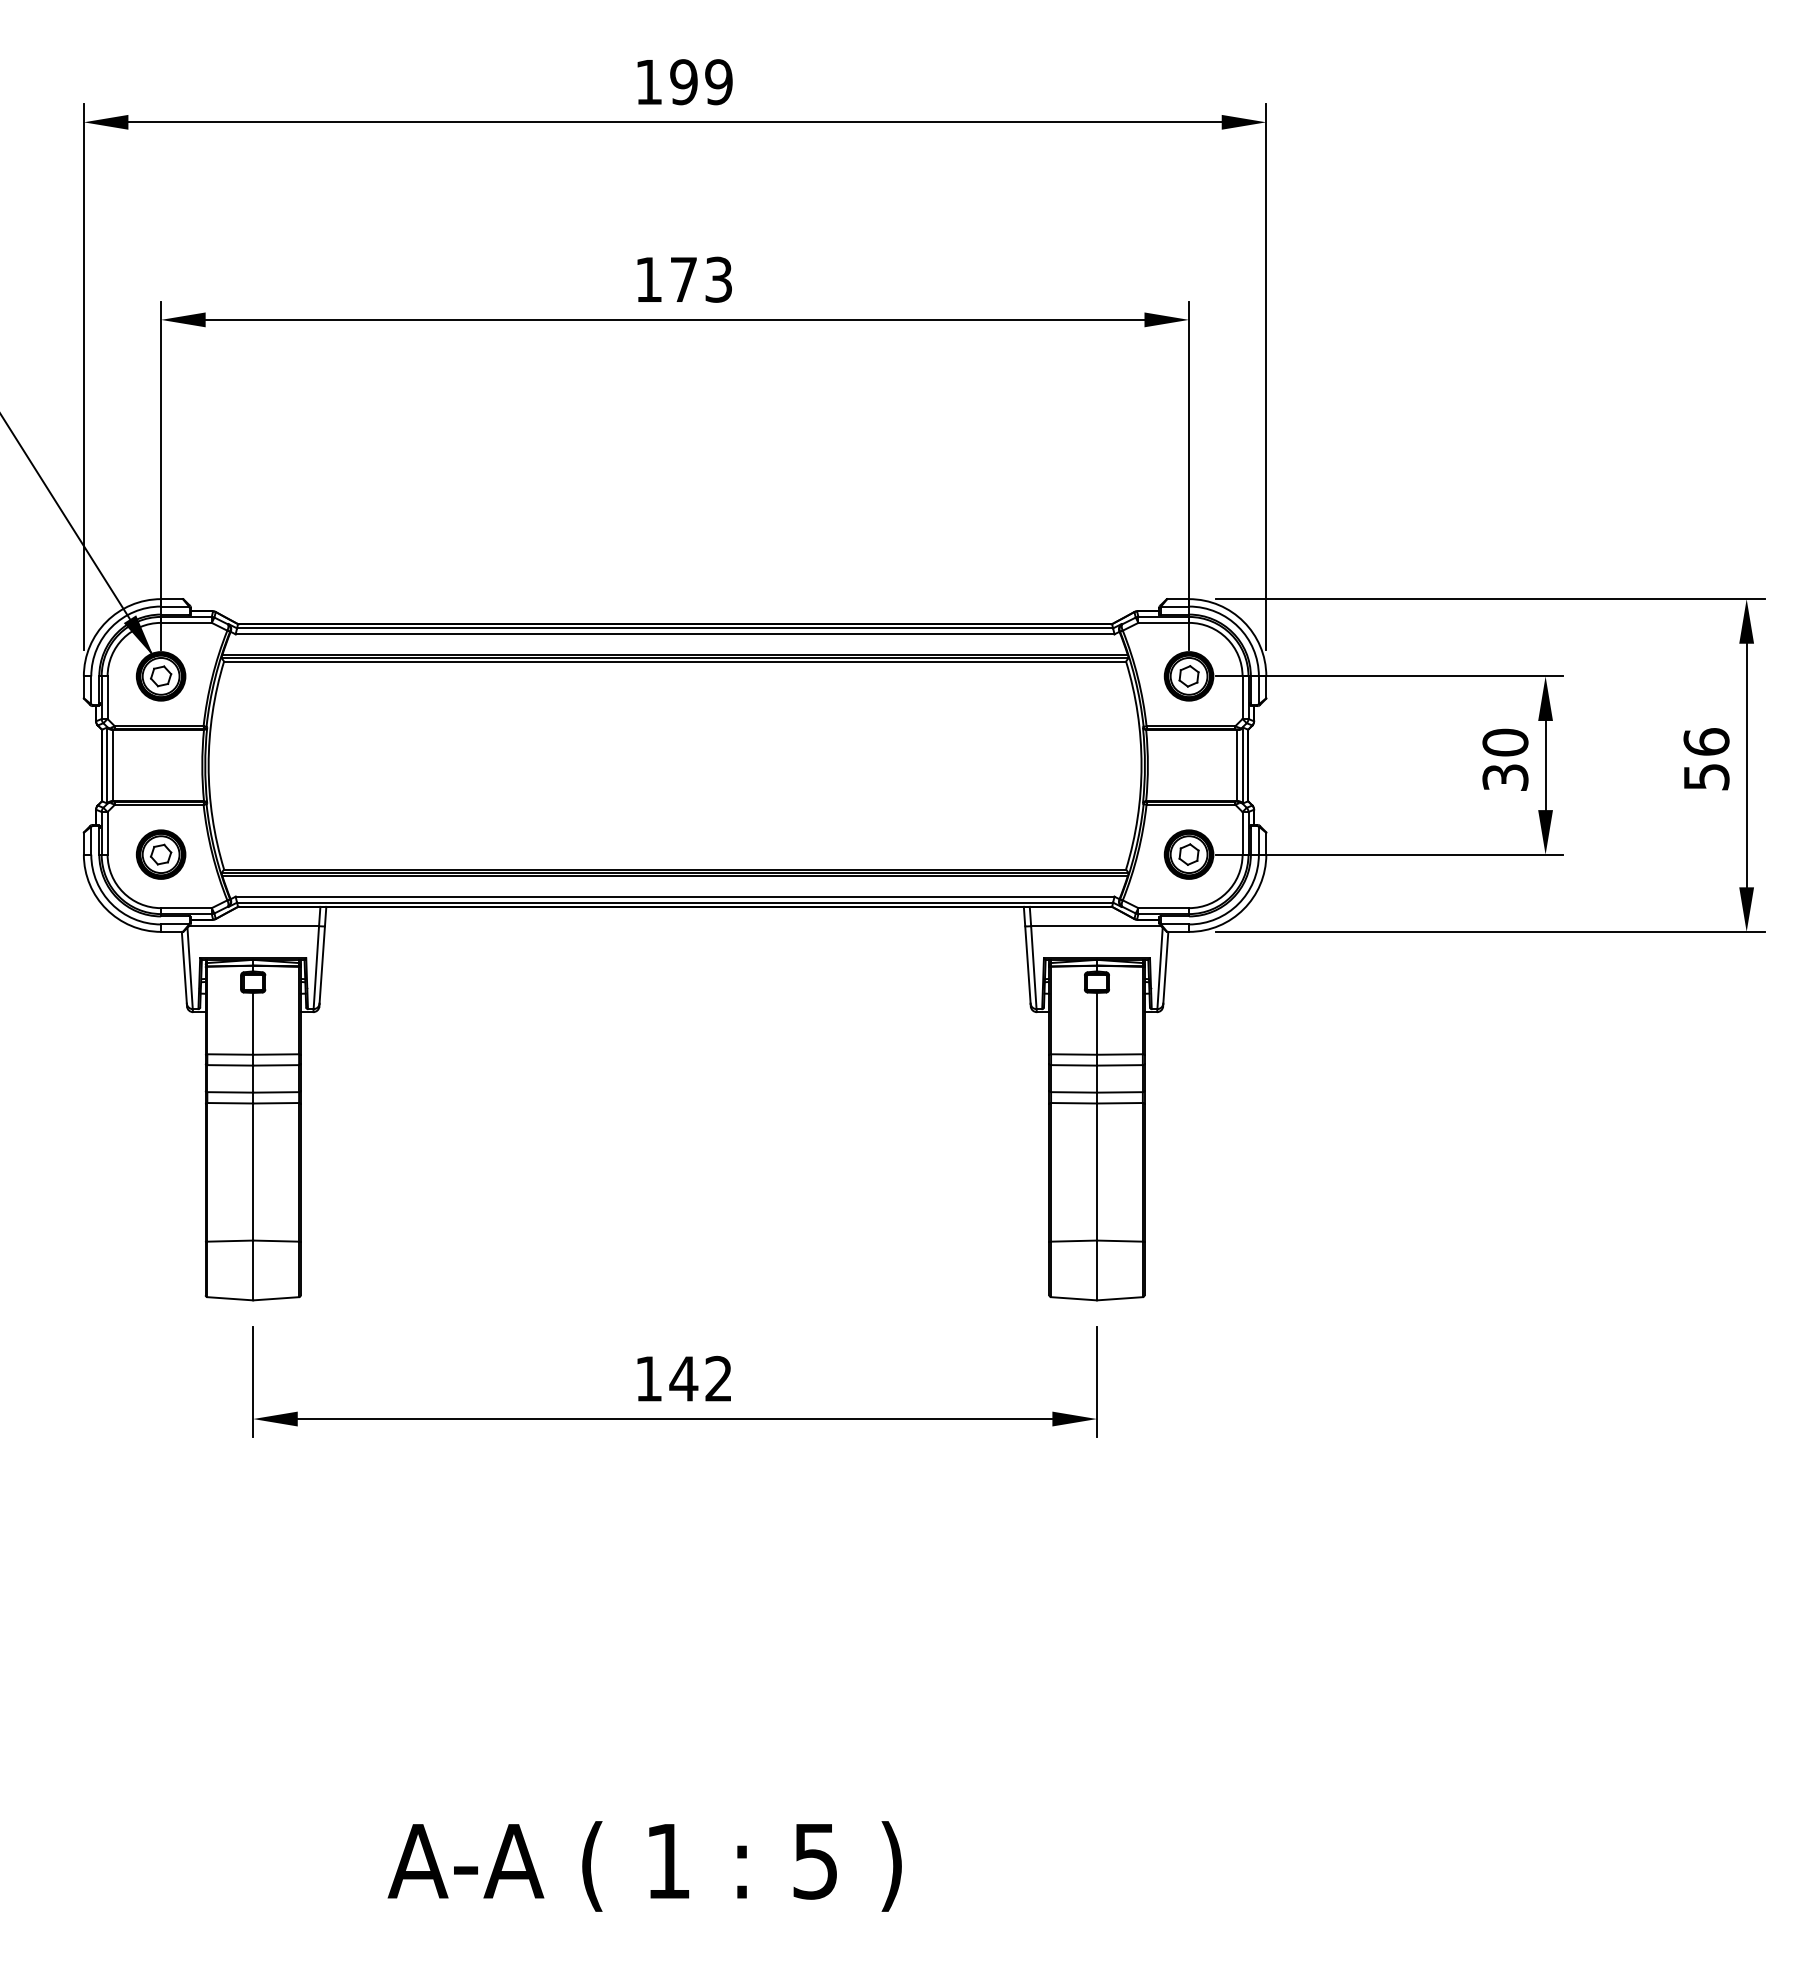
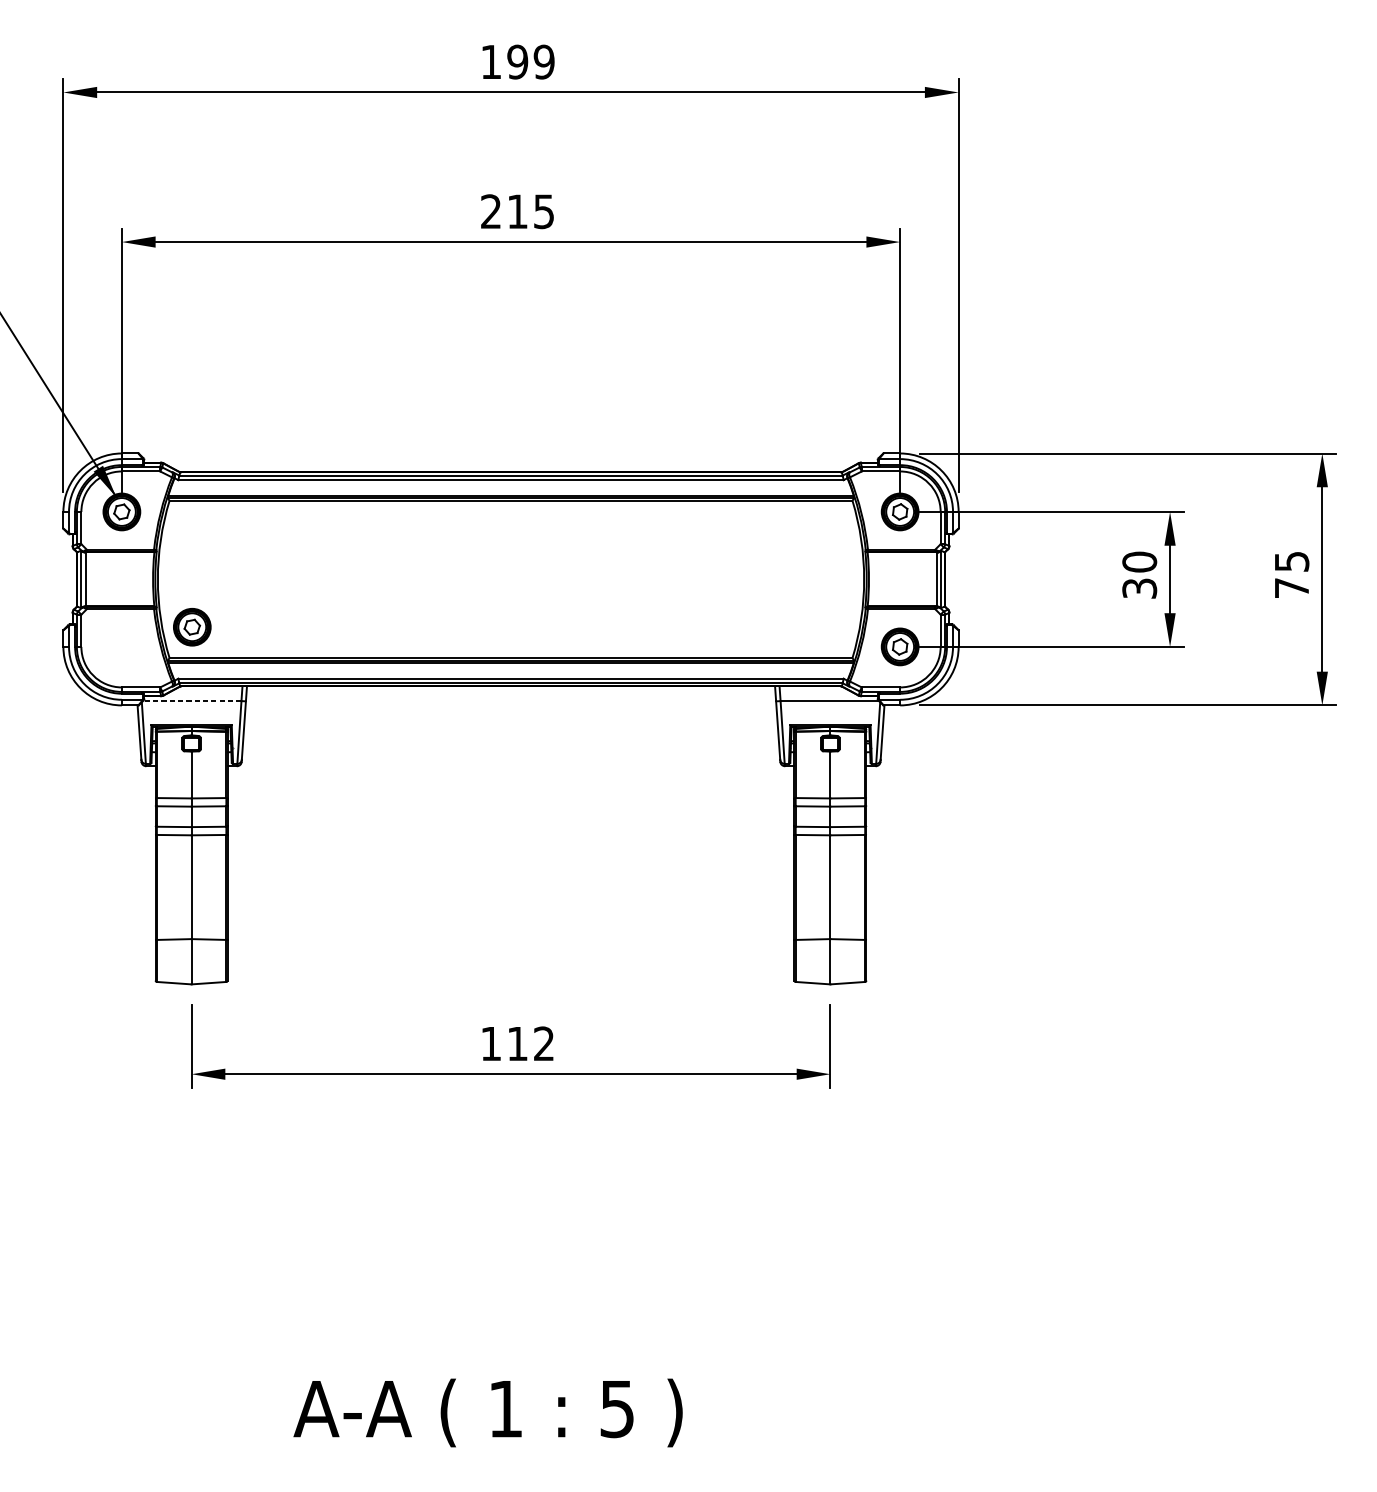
text: (683, 279) -> (517, 211), 173 -> 215
text: (1706, 759) -> (1291, 574), 56 -> 75
part: (160, 854) -> (191, 627), moved
line: (254, 926) -> (192, 701), solid -> dashed
text: (683, 1378) -> (517, 1043), 142 -> 112

